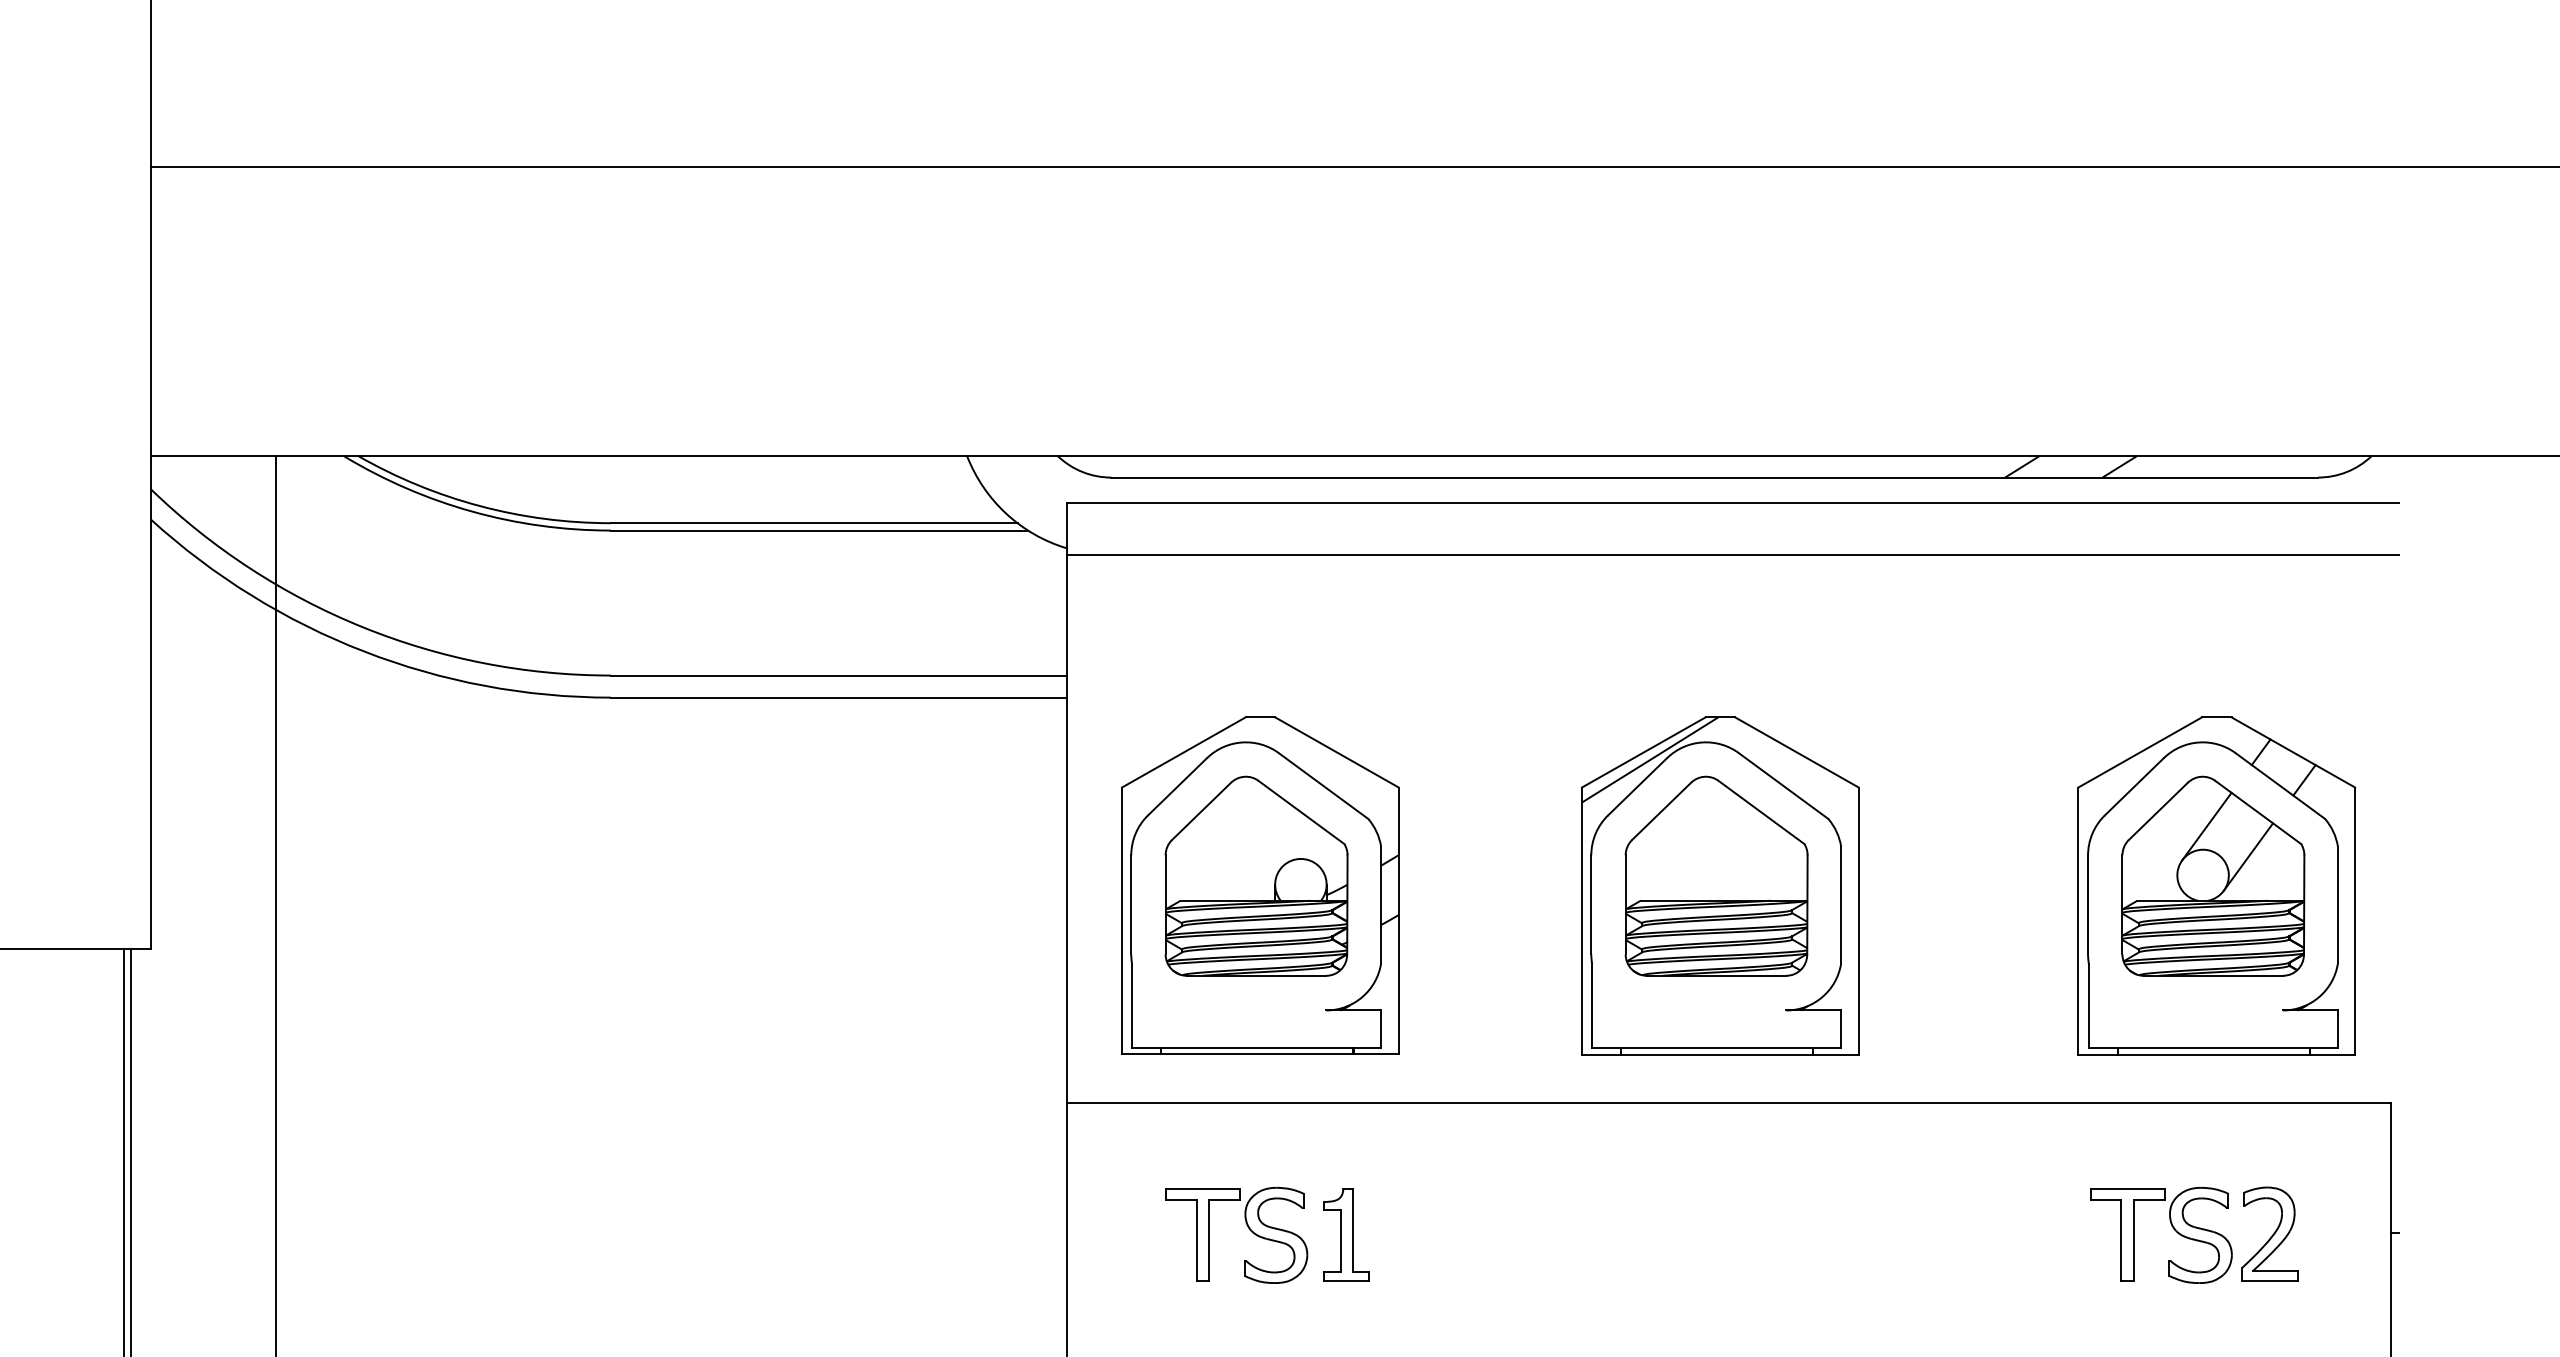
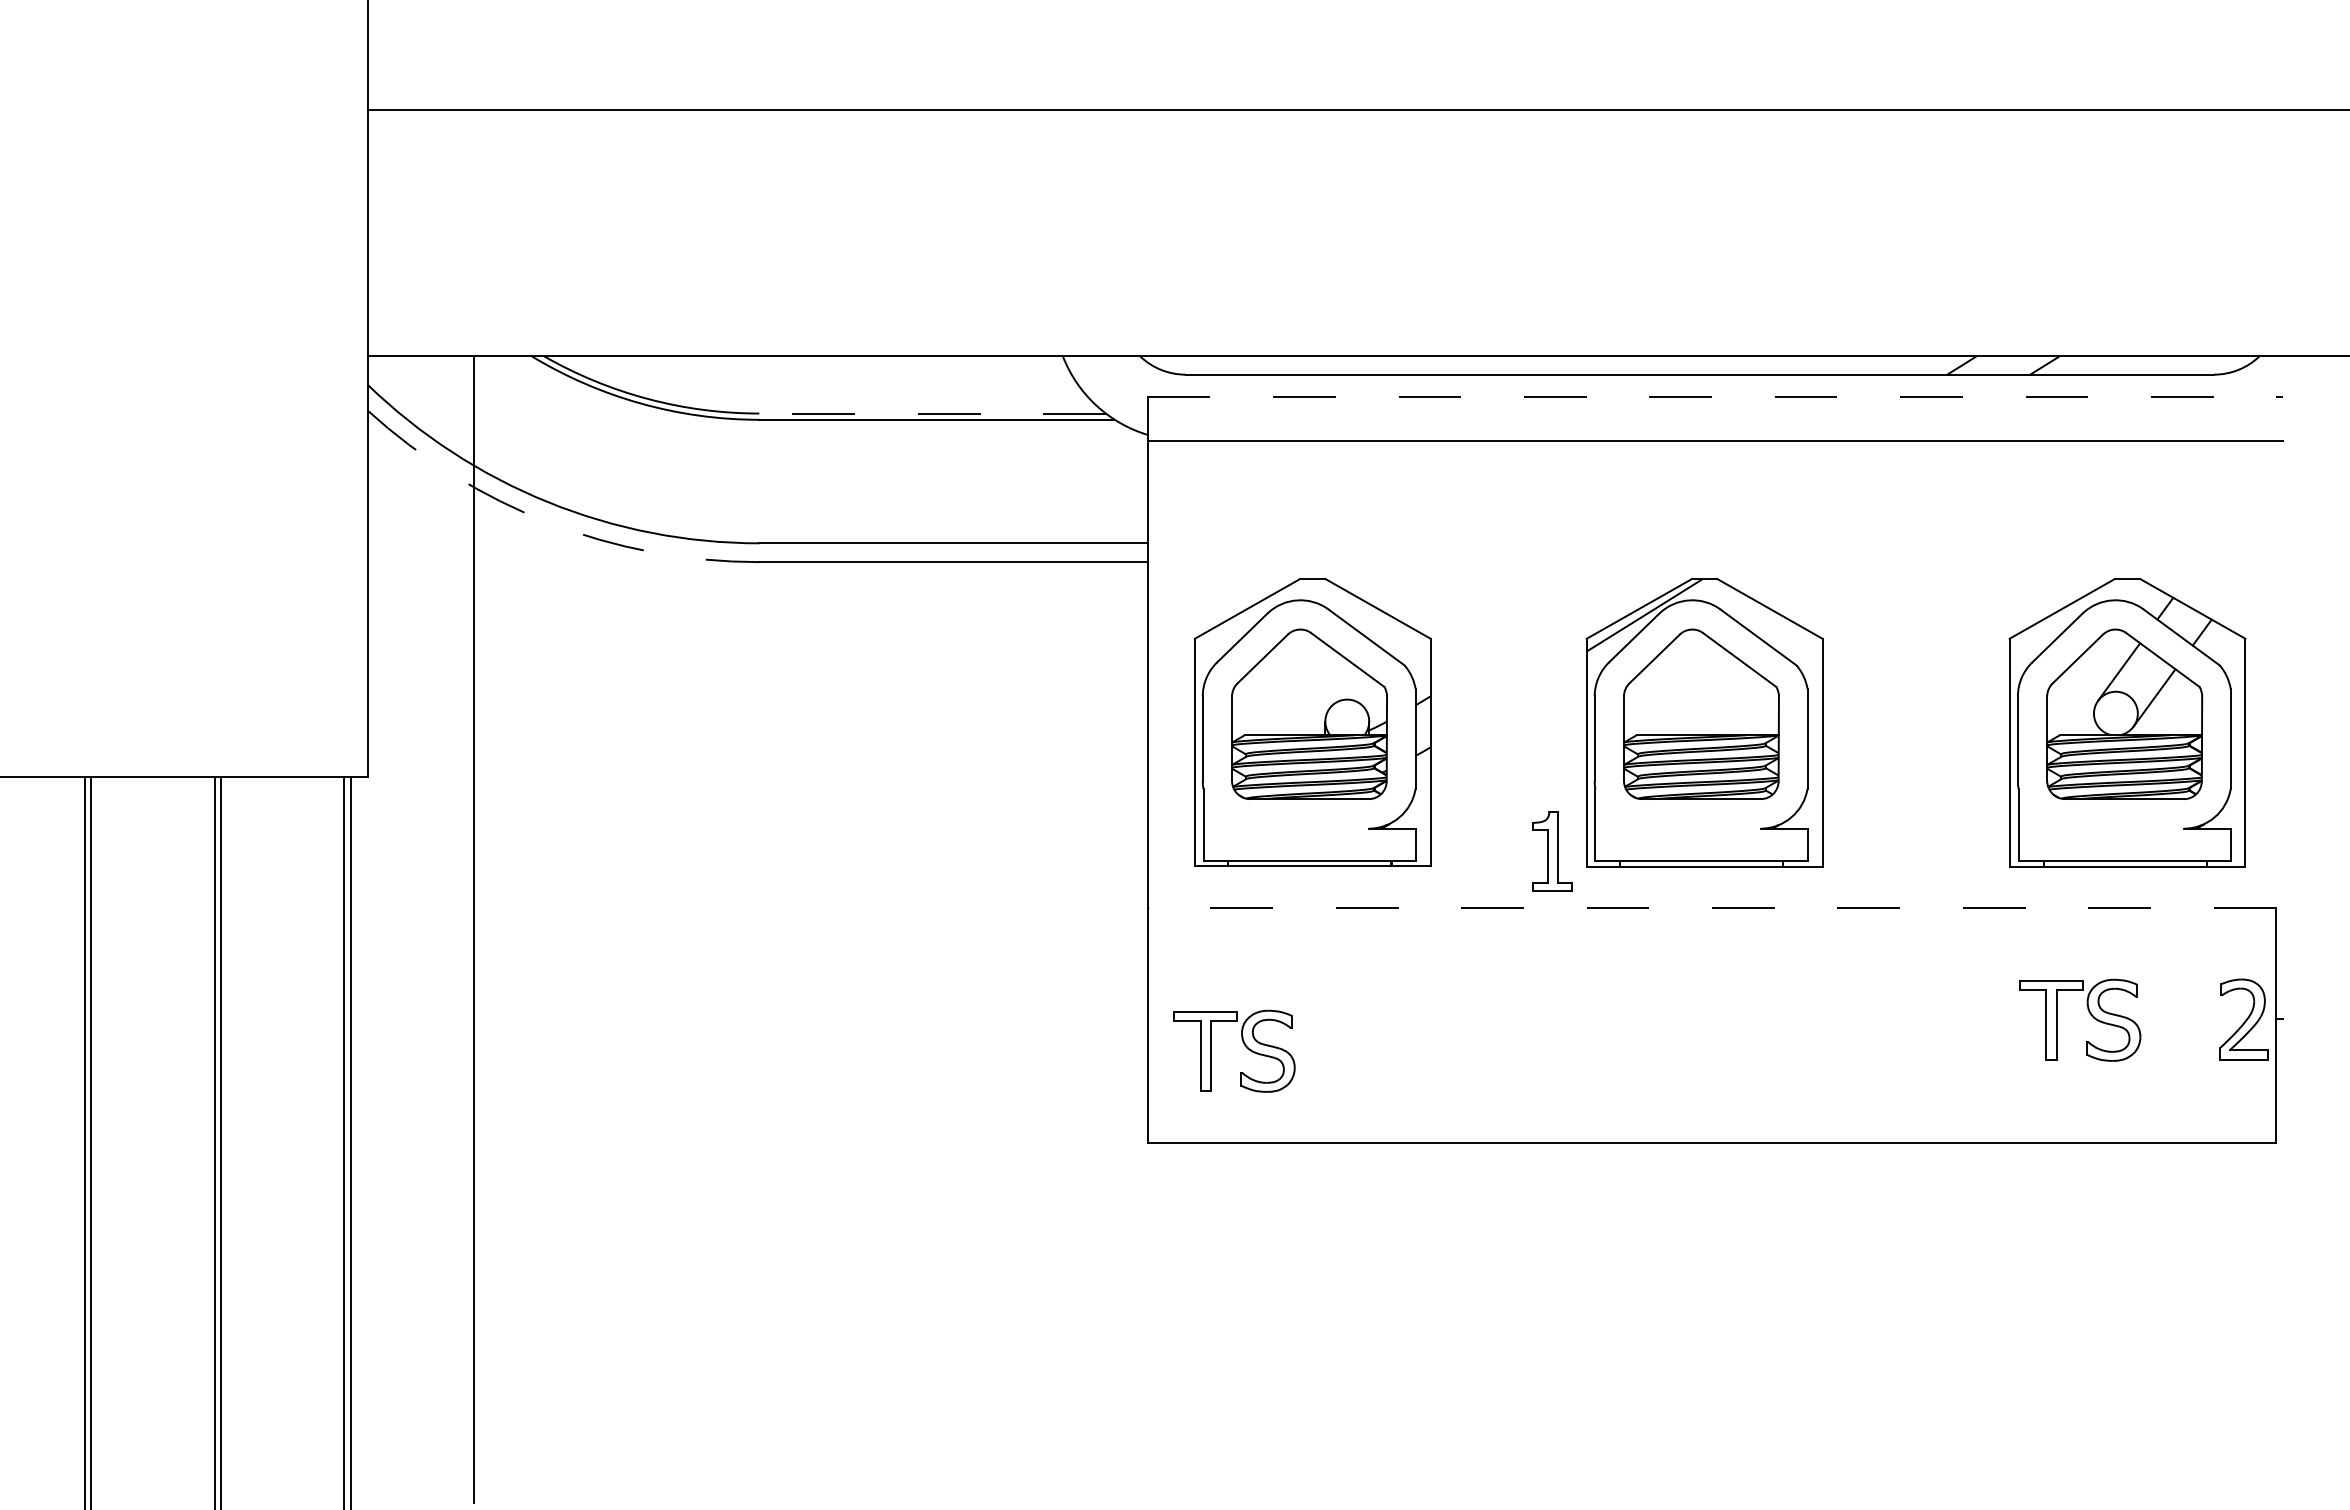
line: (1733, 503) -> (1715, 396), solid -> dashed
line: (814, 523) -> (932, 413), solid -> dashed
arc: (364, 651) -> (549, 522), solid -> dashed
line: (1728, 1102) -> (1711, 907), solid -> dashed
part: (1247, 1227) -> (1243, 1044), moved
part: (2269, 1234) -> (2243, 1019), moved
part: (1346, 1235) -> (1552, 851), moved

